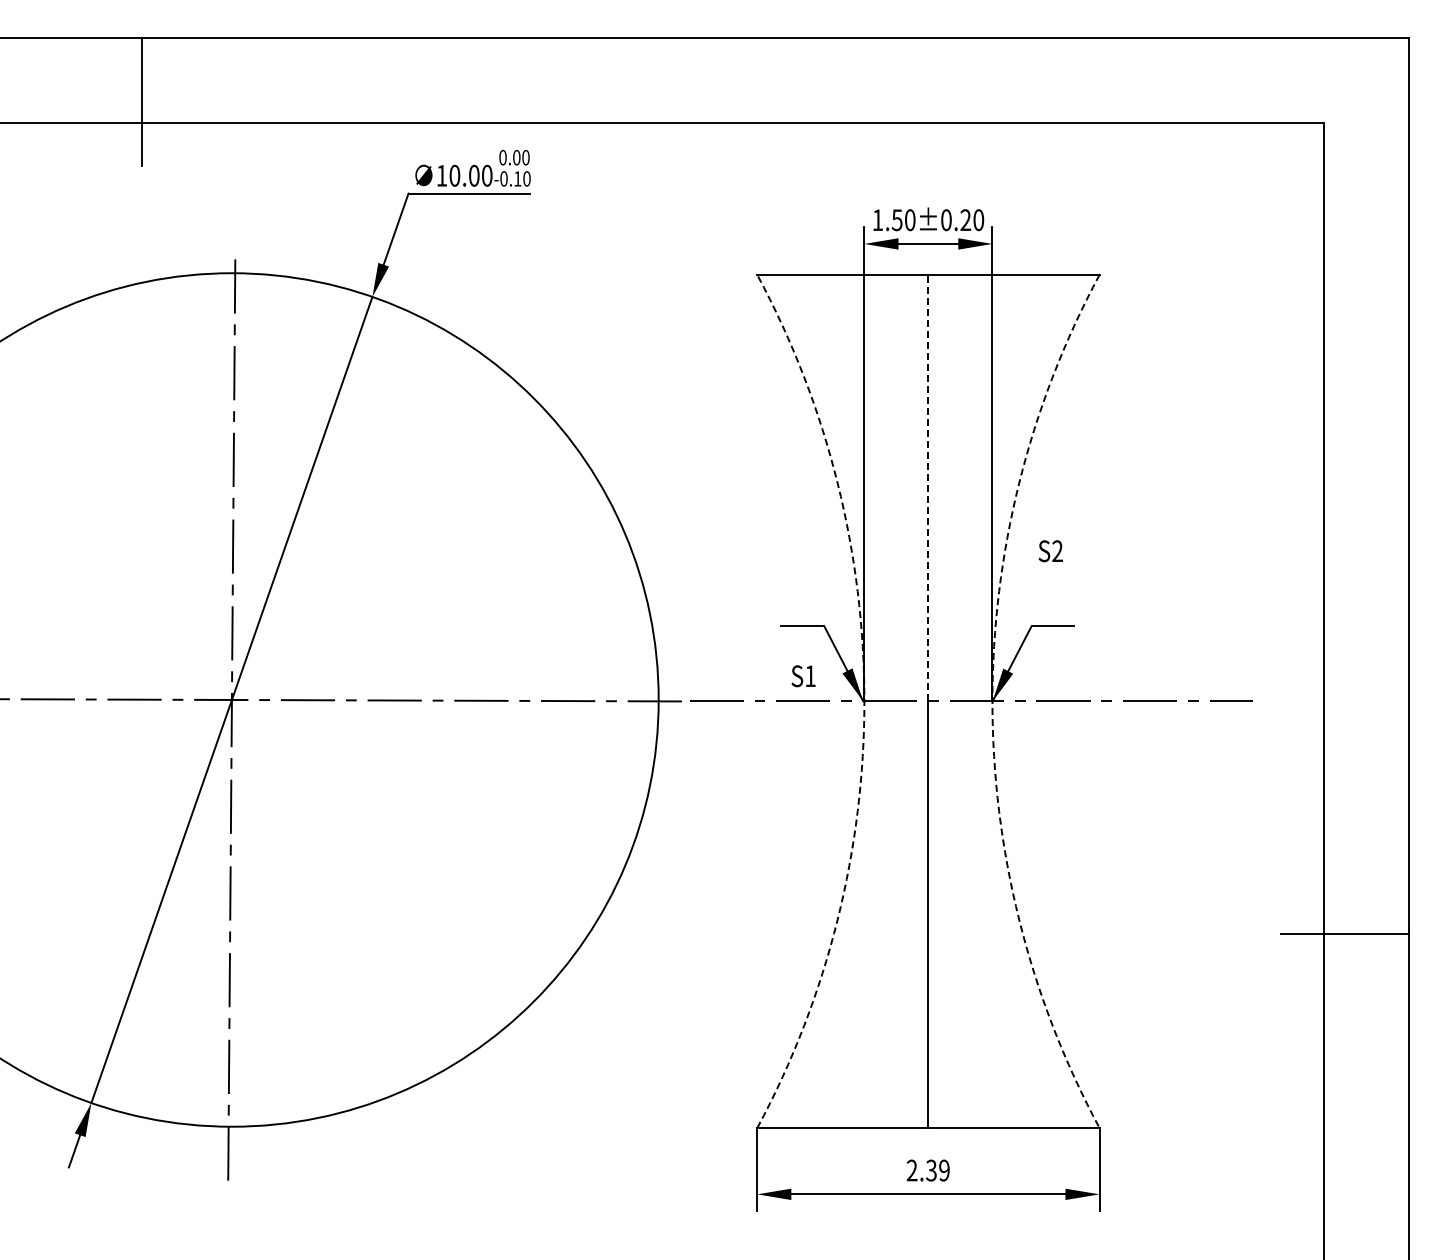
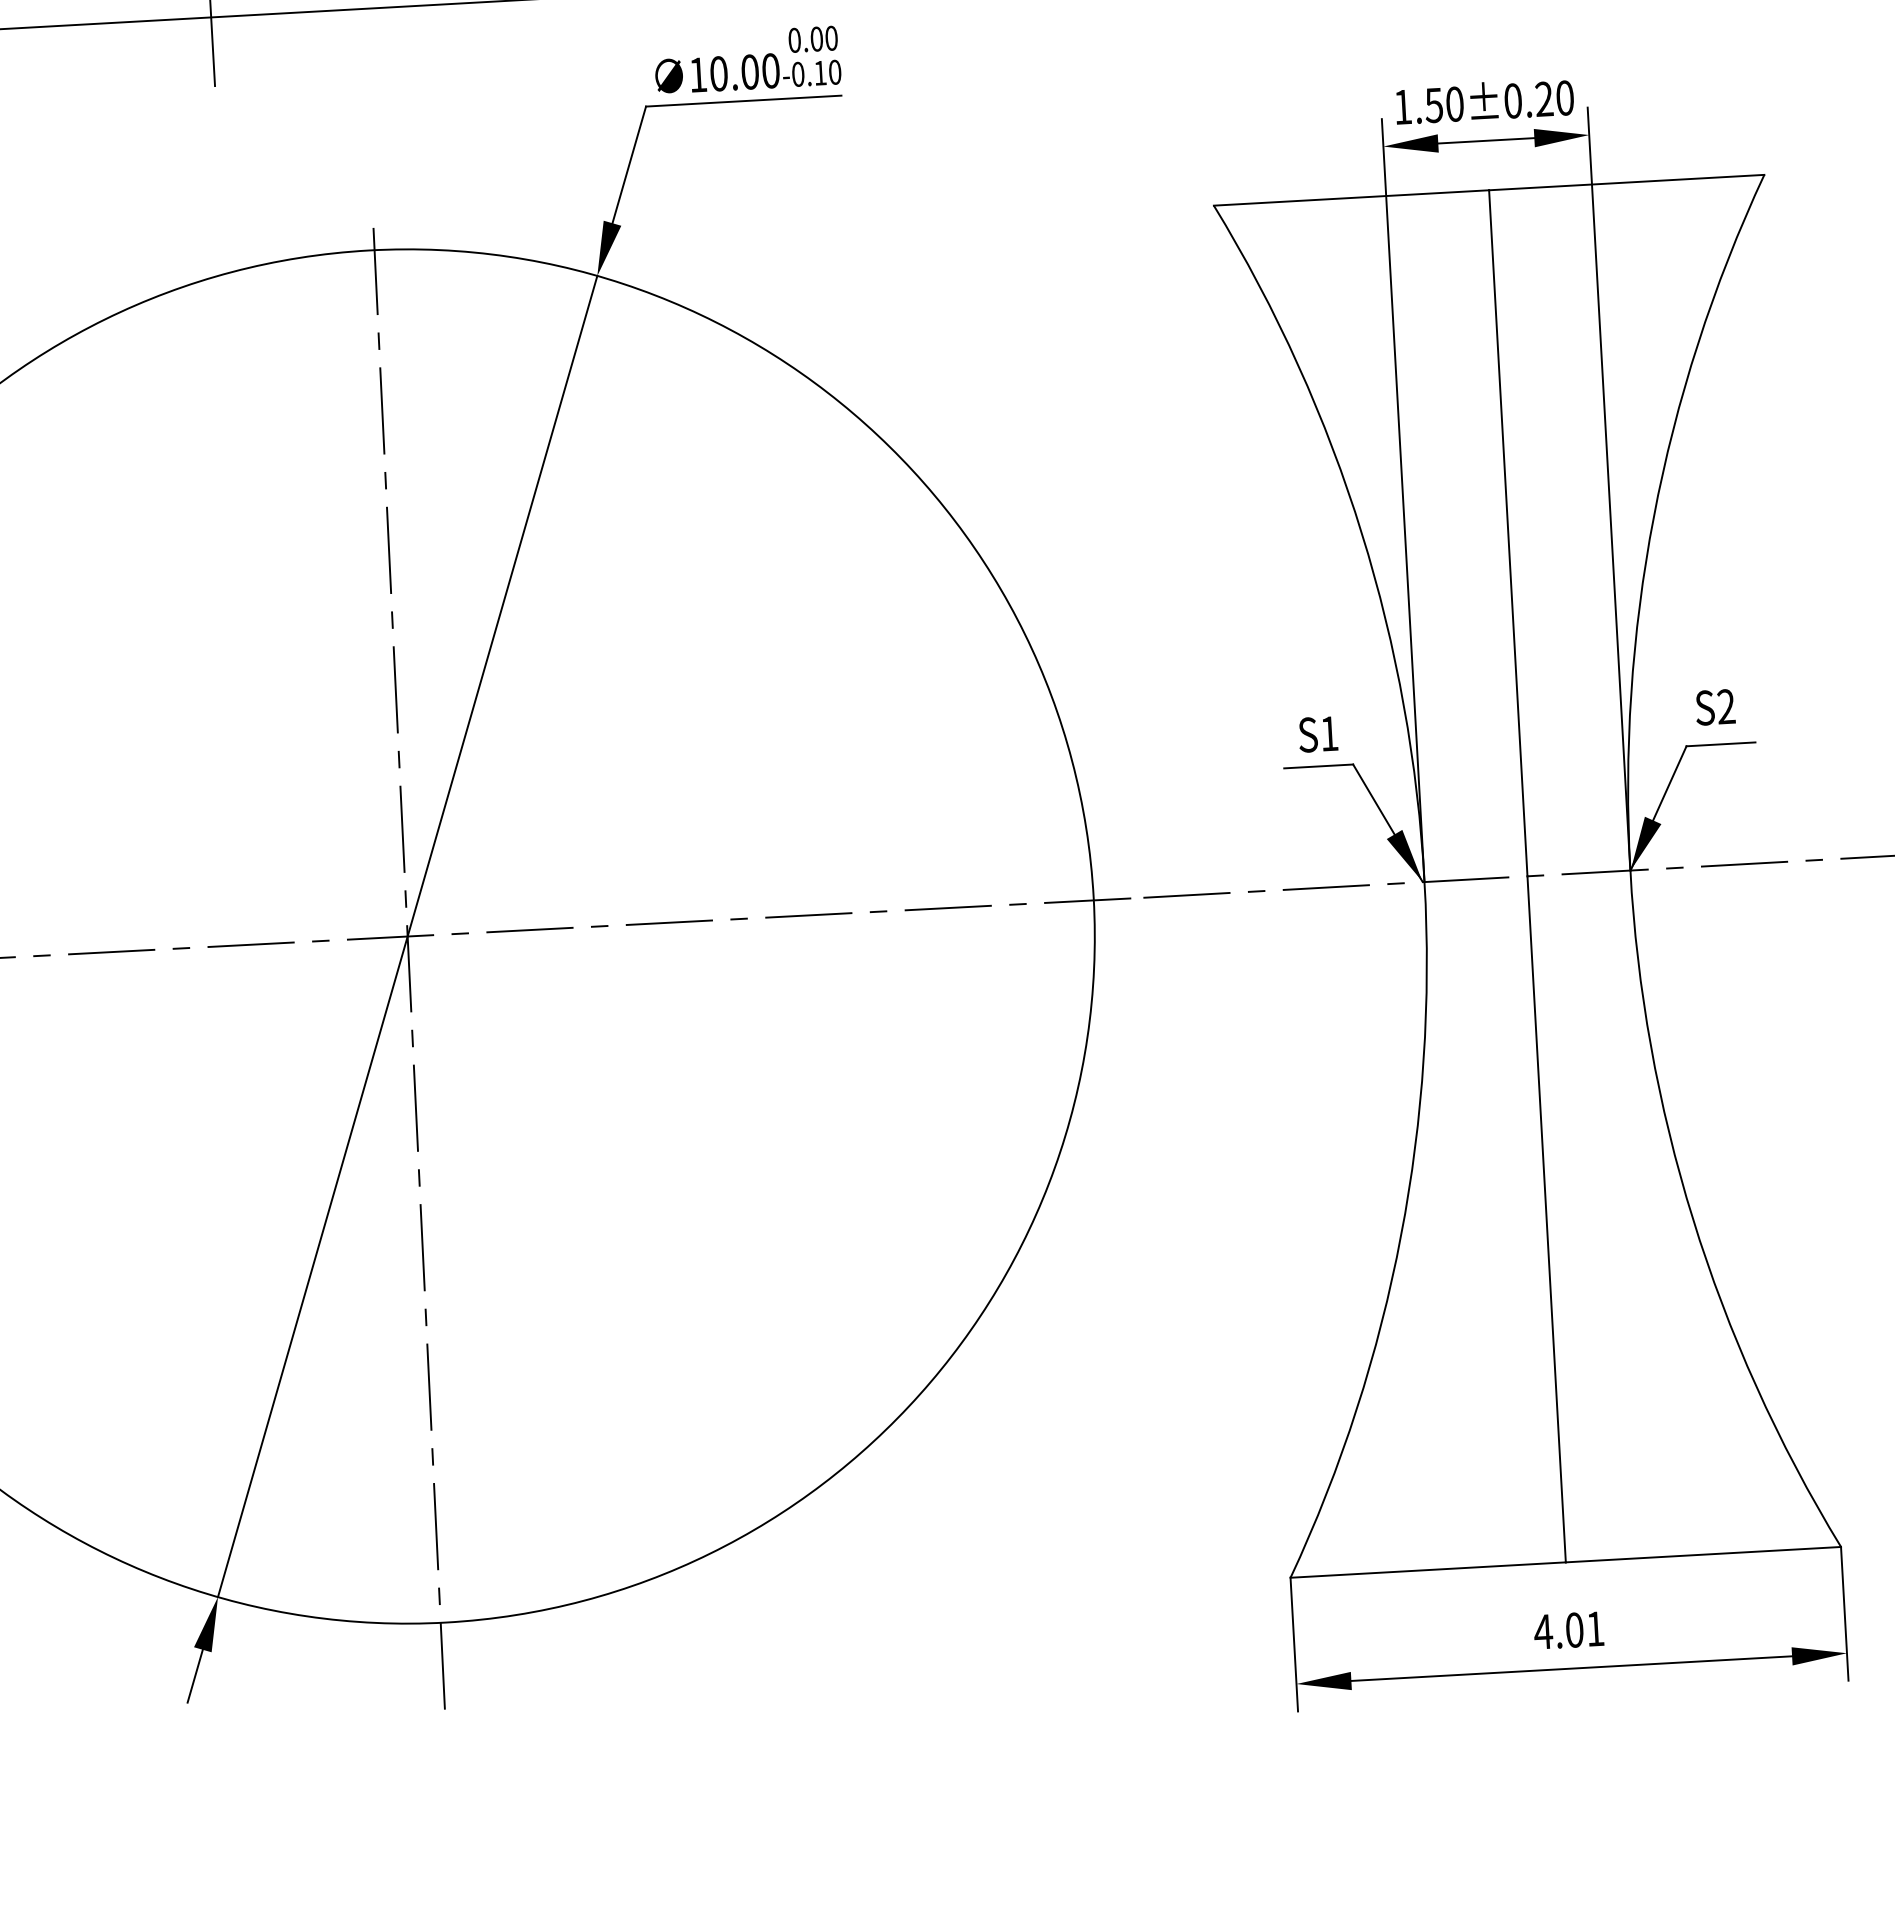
line: (928, 487) -> (1508, 532), dashed -> solid
text: (1050, 551) -> (1714, 707), moved
text: (803, 676) -> (1318, 734), moved
arc: (864, 701) -> (1424, 882), dashed -> solid
arc: (992, 701) -> (1630, 870), dashed -> solid
text: (927, 1170) -> (1568, 1630), 2.39 -> 4.01

